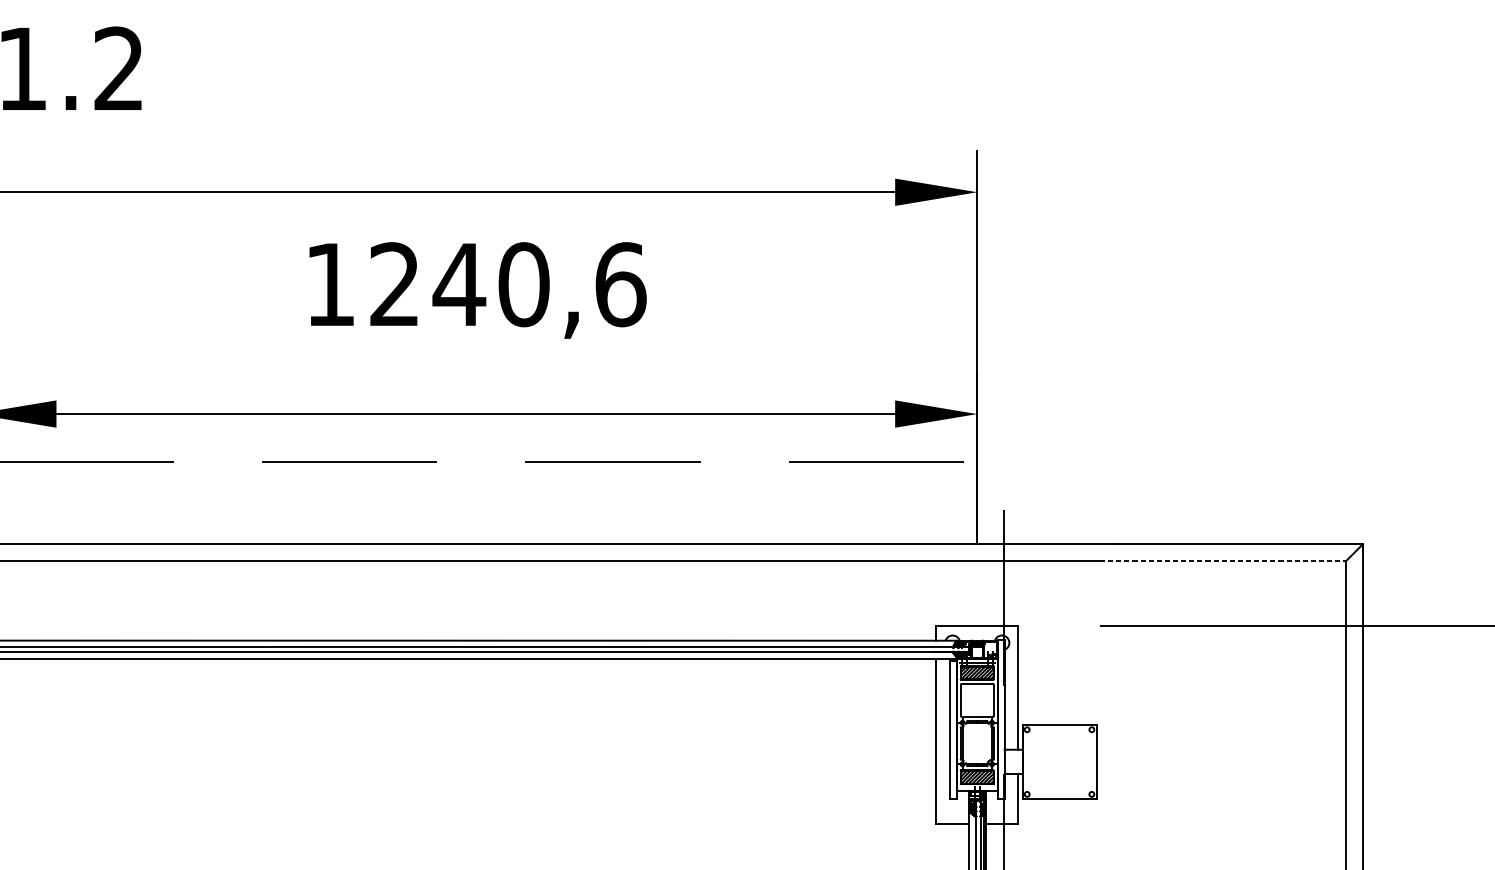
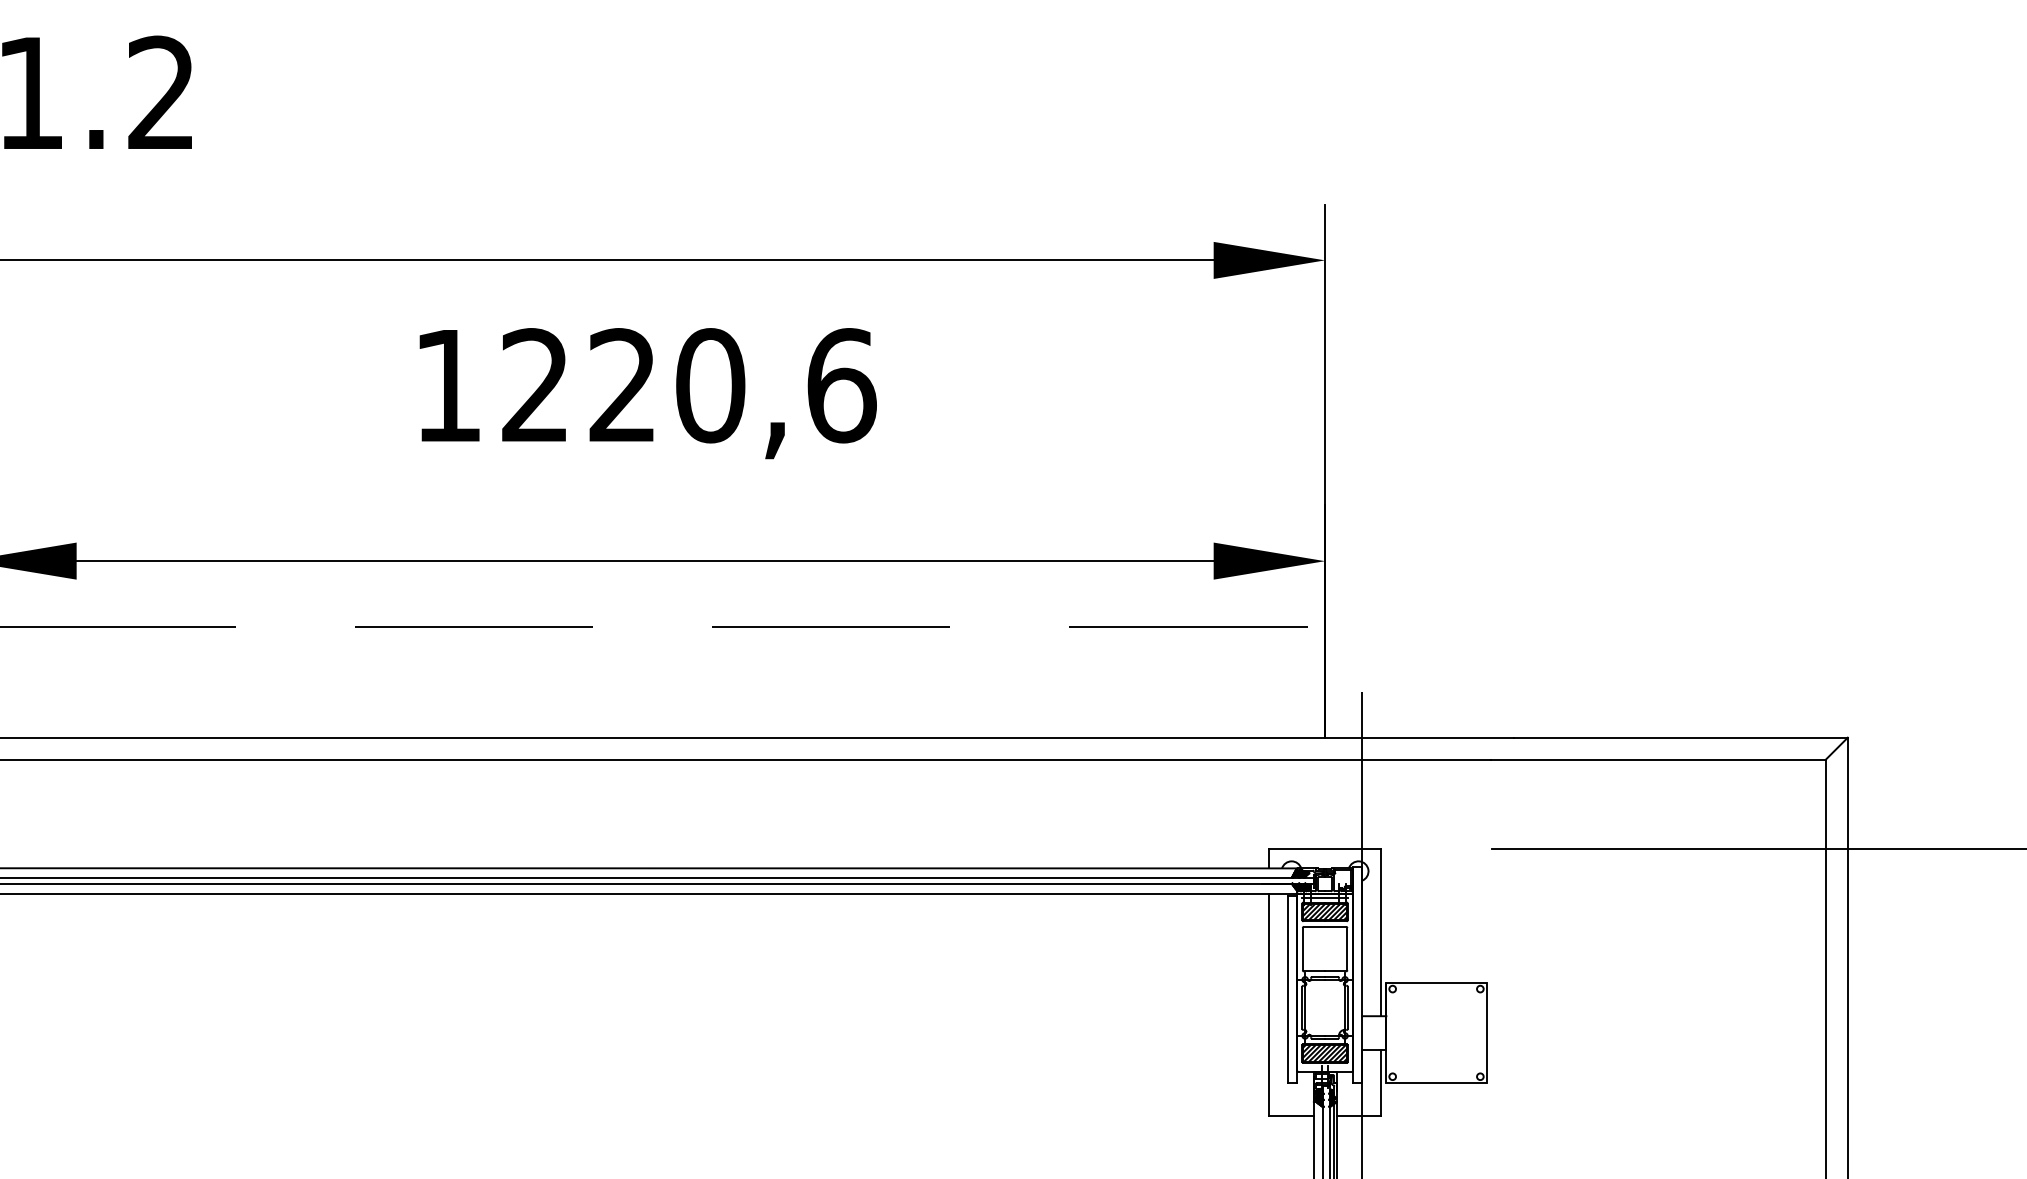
text: (459, 283) -> (622, 384), 1240,6 -> 1220,6
line: (1223, 560) -> (1658, 759), dashed -> solid

